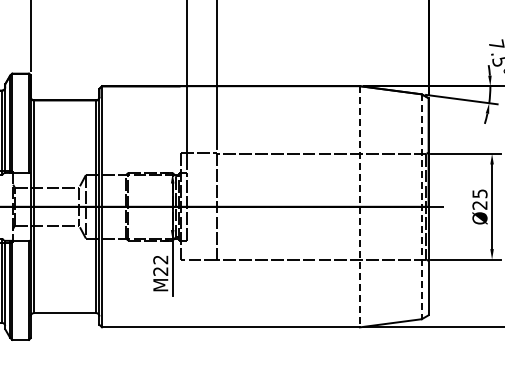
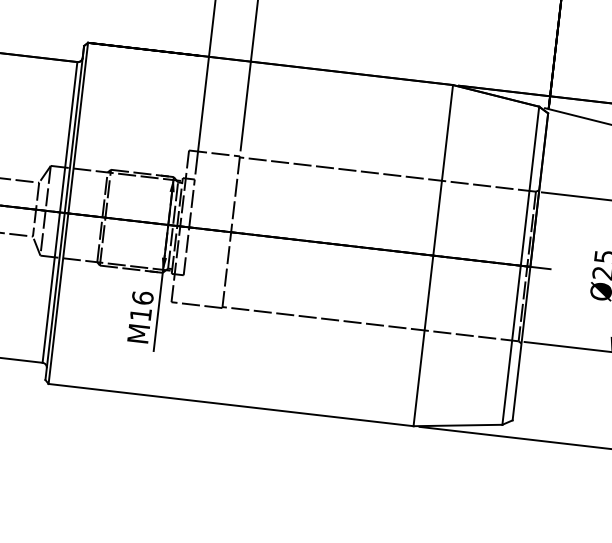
line: (359, 206) -> (432, 255), dashed -> solid
line: (421, 207) -> (520, 266), dashed -> solid
text: (160, 265) -> (141, 306), M22 -> M16

